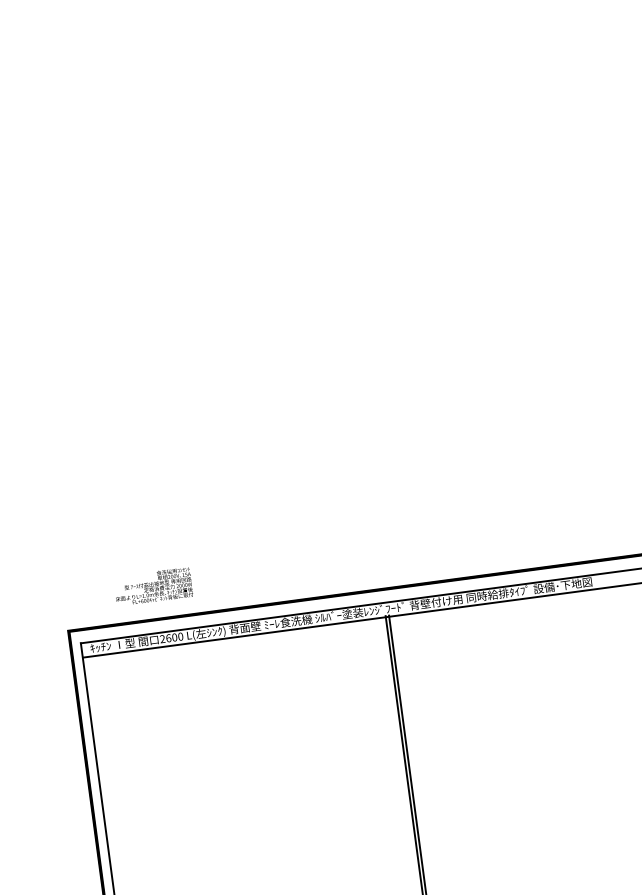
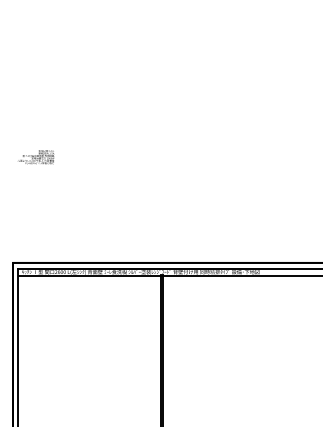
text: (154, 587) -> (36, 157), moved

